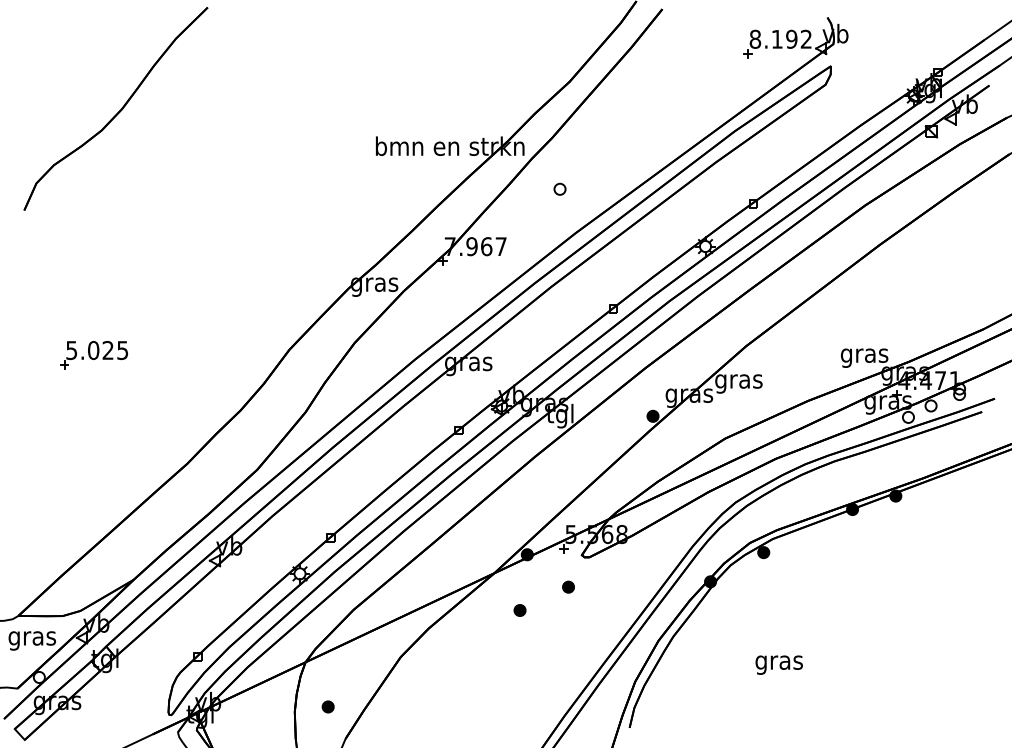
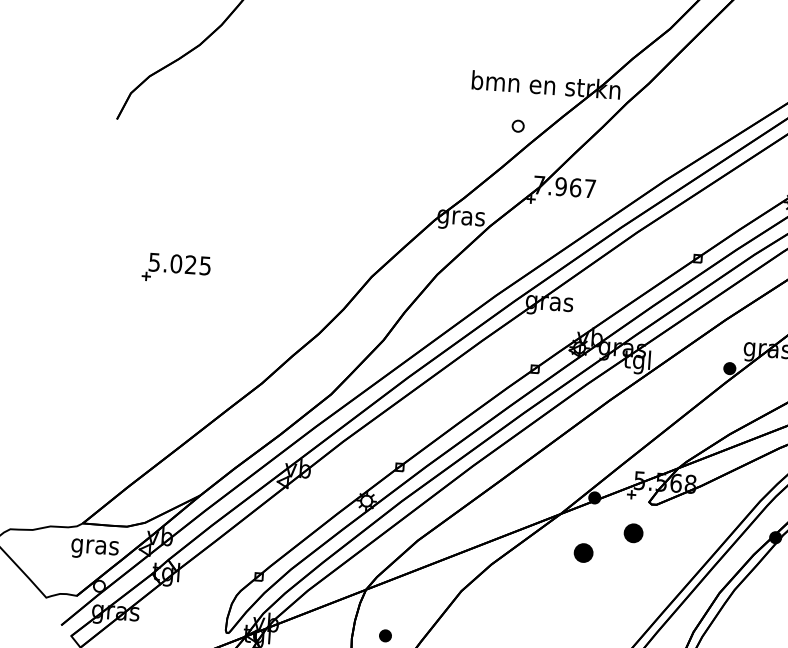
part: (559, 188) -> (517, 125), moved
part: (568, 586) -> (633, 532), size x1.6
part: (519, 610) -> (583, 552), size x1.6

